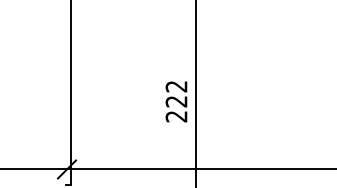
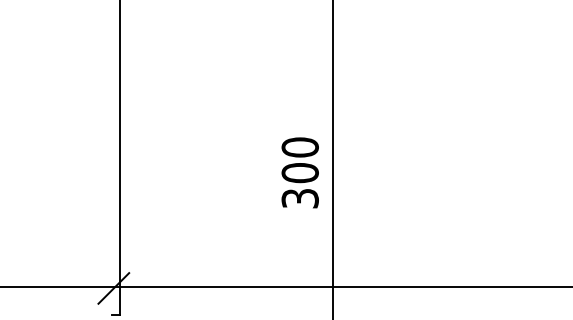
text: (176, 101) -> (300, 172), 222 -> 300

